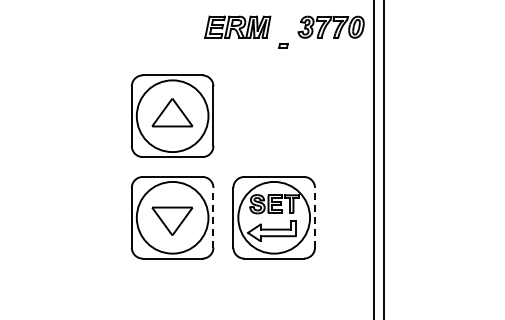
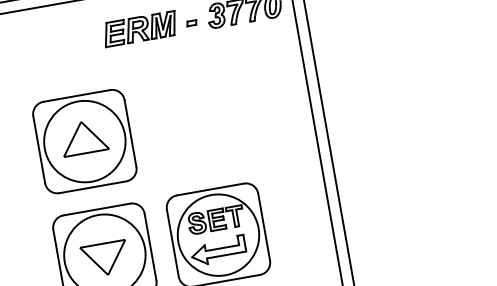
part: (283, 45) -> (191, 22), moved
line: (213, 217) -> (150, 246), dashed -> solid
line: (315, 217) -> (264, 226), dashed -> solid

